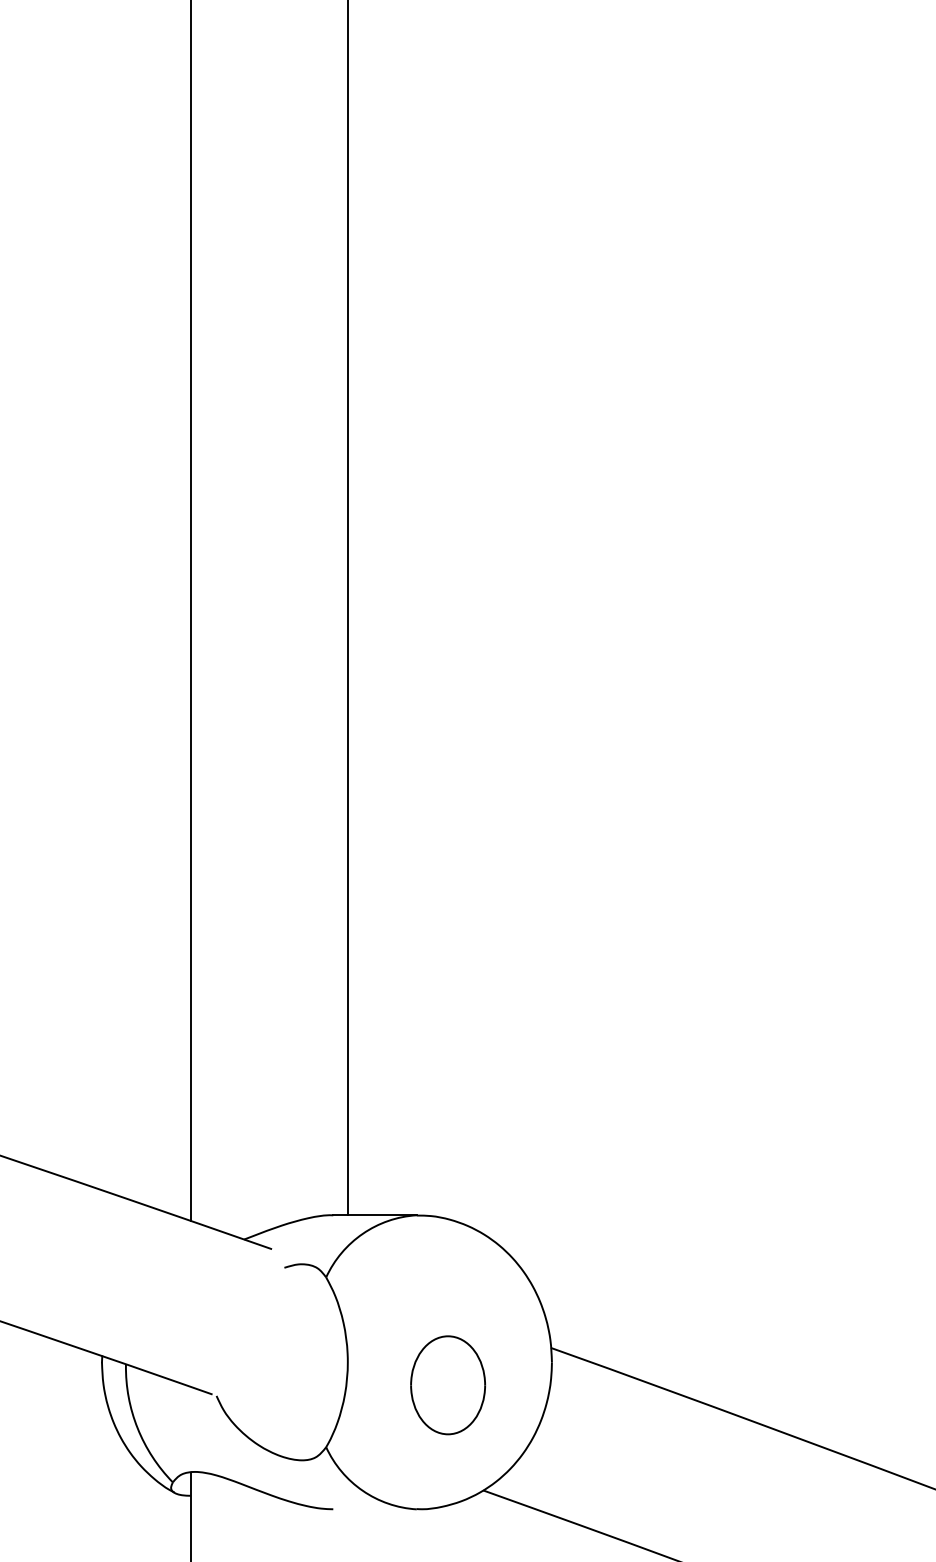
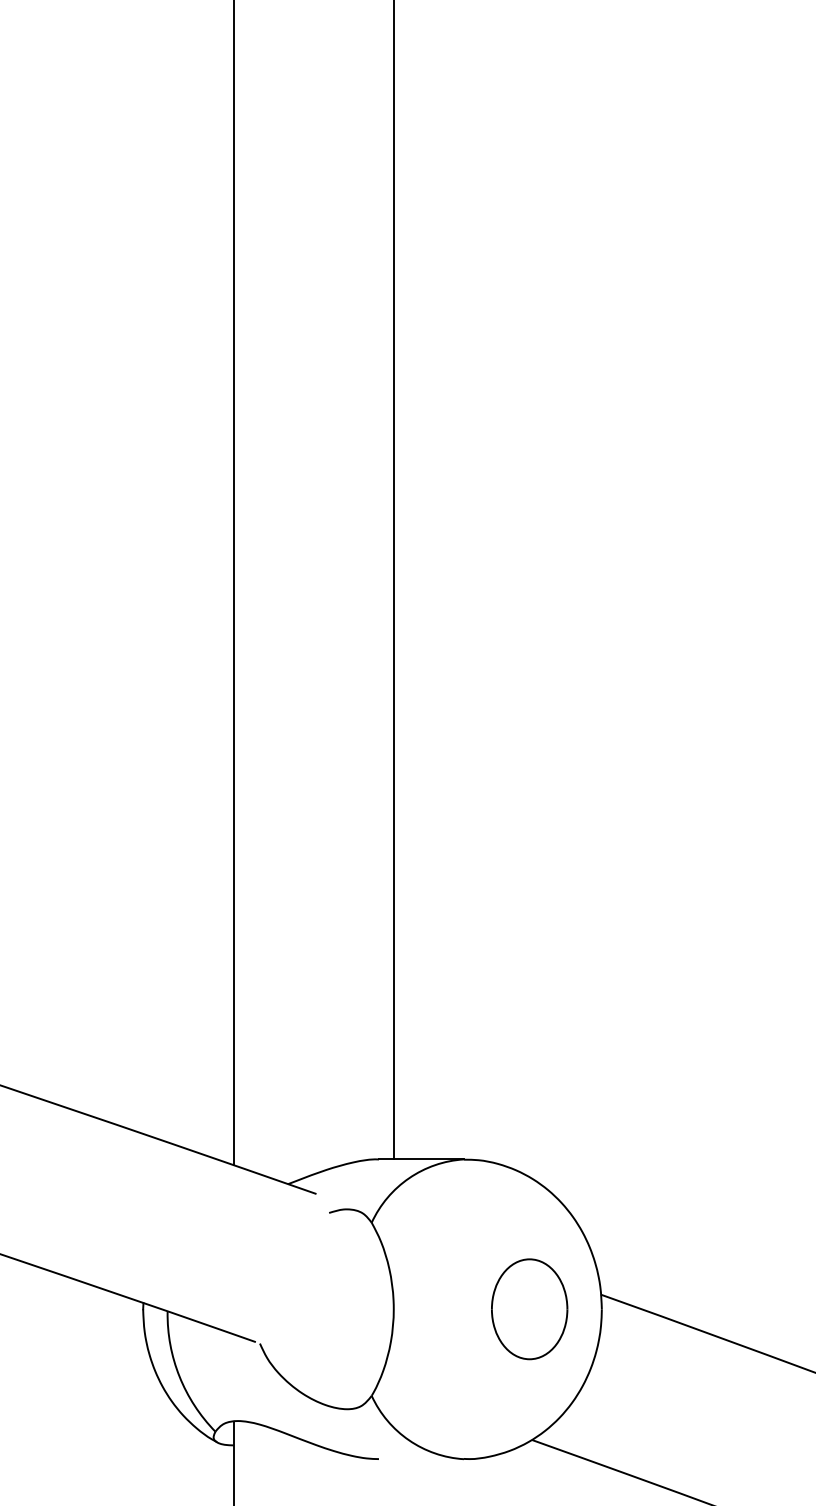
part: (447, 1385) -> (529, 1309), moved

